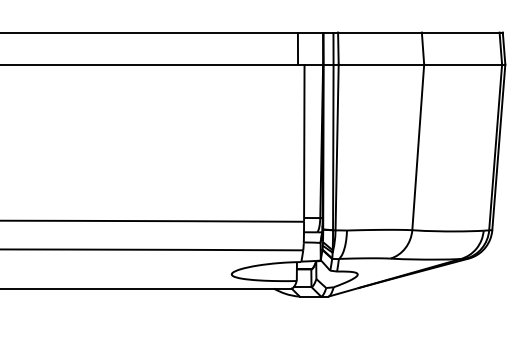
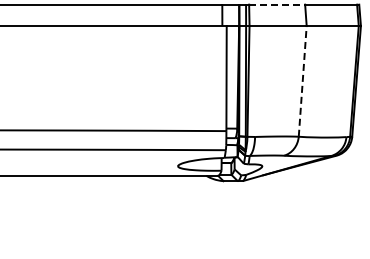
line: (380, 32) -> (277, 4), solid -> dashed
line: (417, 146) -> (302, 80), solid -> dashed

